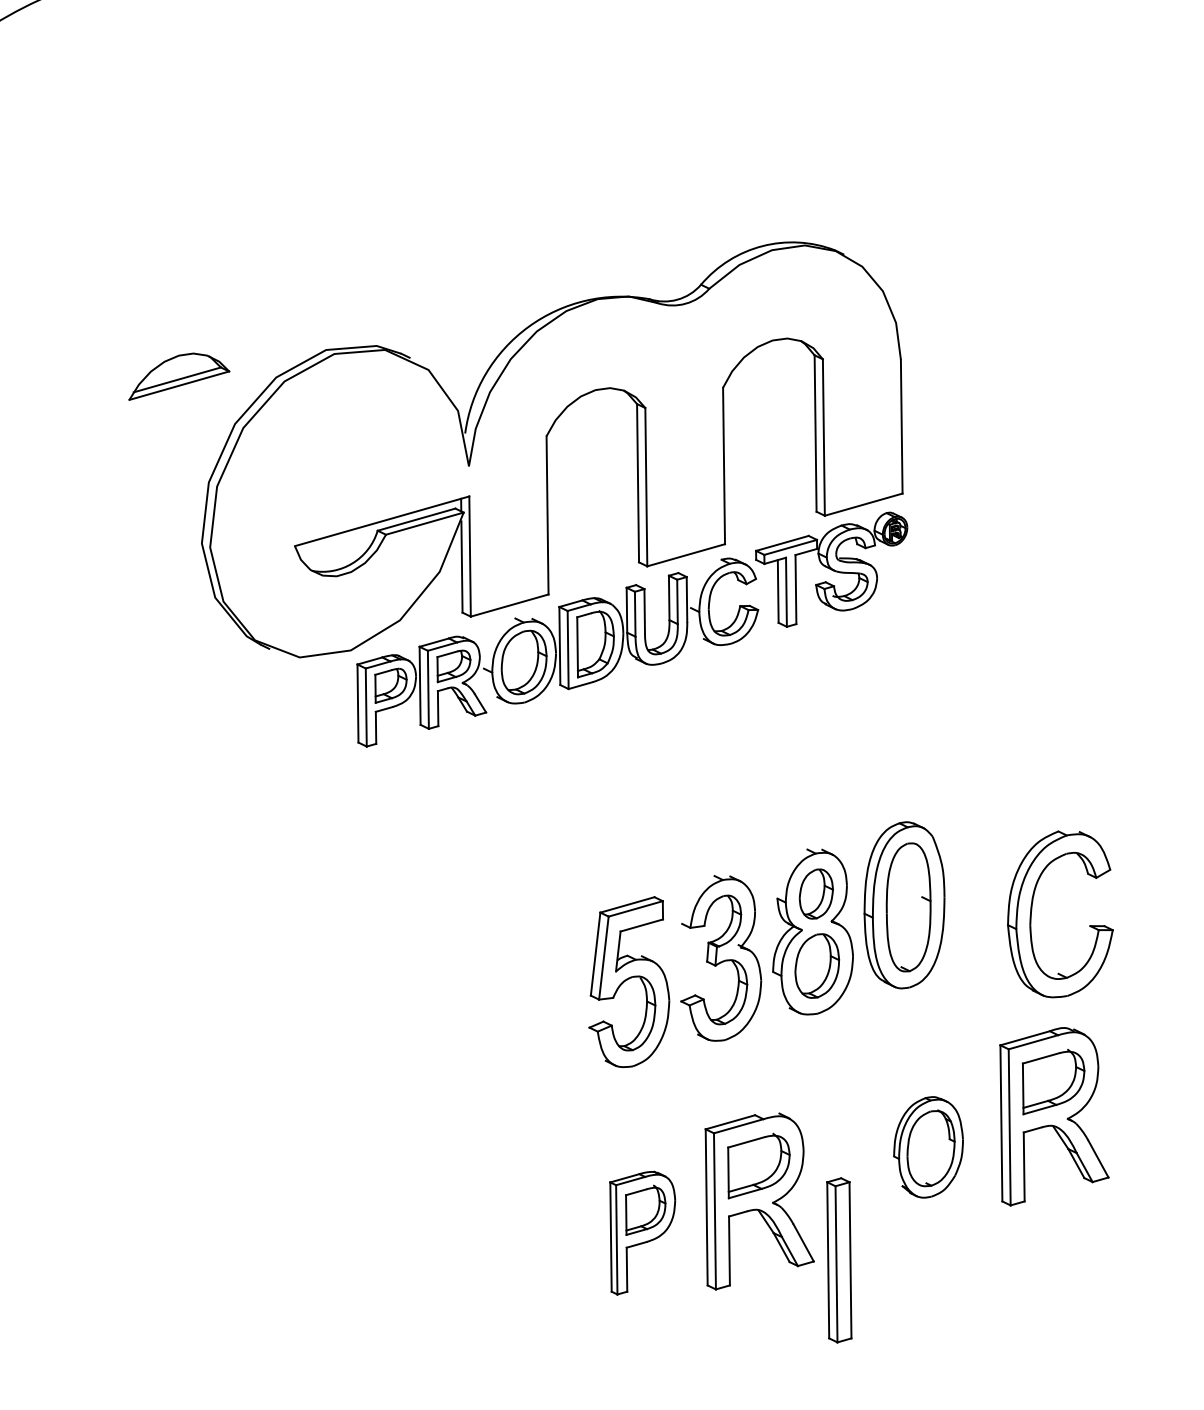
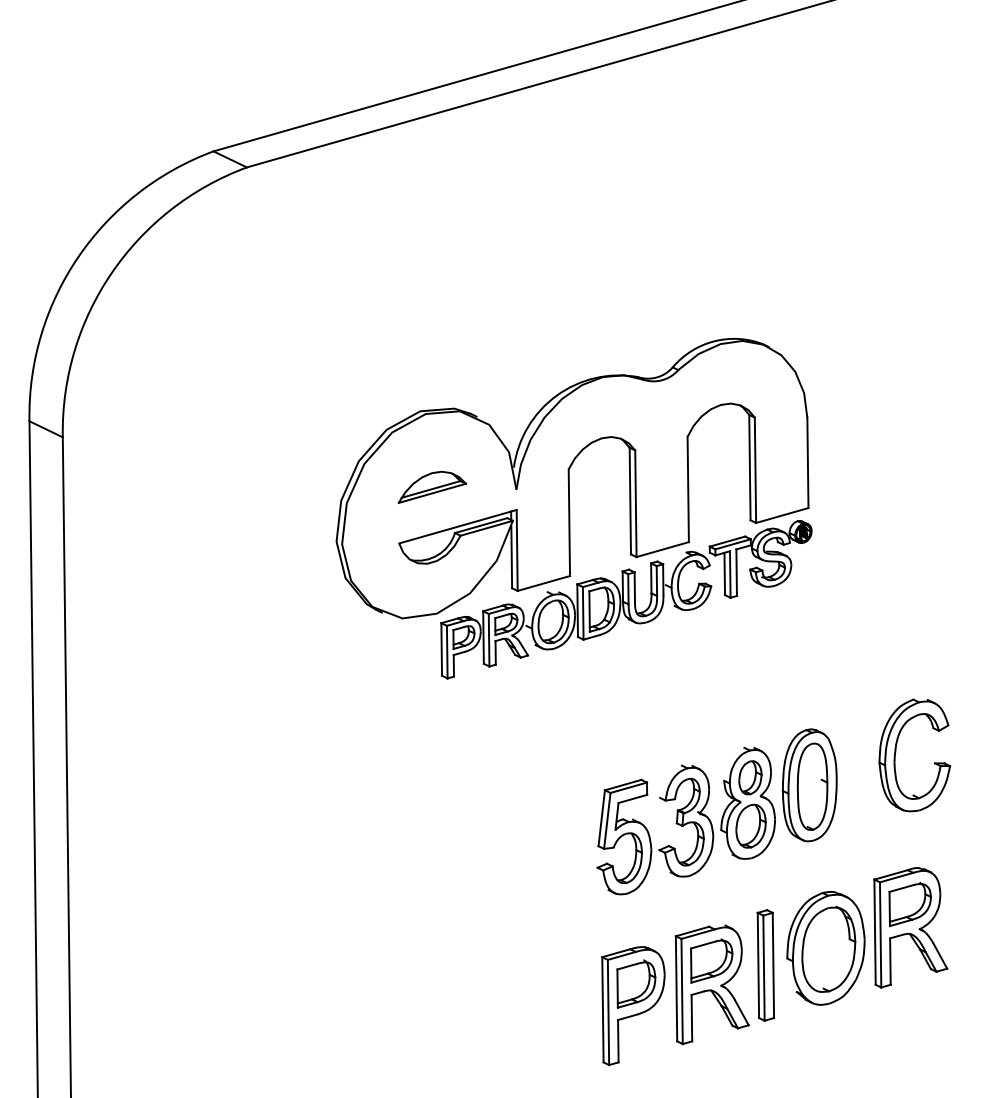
part: (178, 375) -> (431, 486), moved
part: (1033, 909) -> (896, 752), moved
part: (927, 1147) -> (825, 948), size x1.67
part: (642, 1233) -> (633, 1006), size x1.43
part: (838, 1260) -> (765, 965), moved

